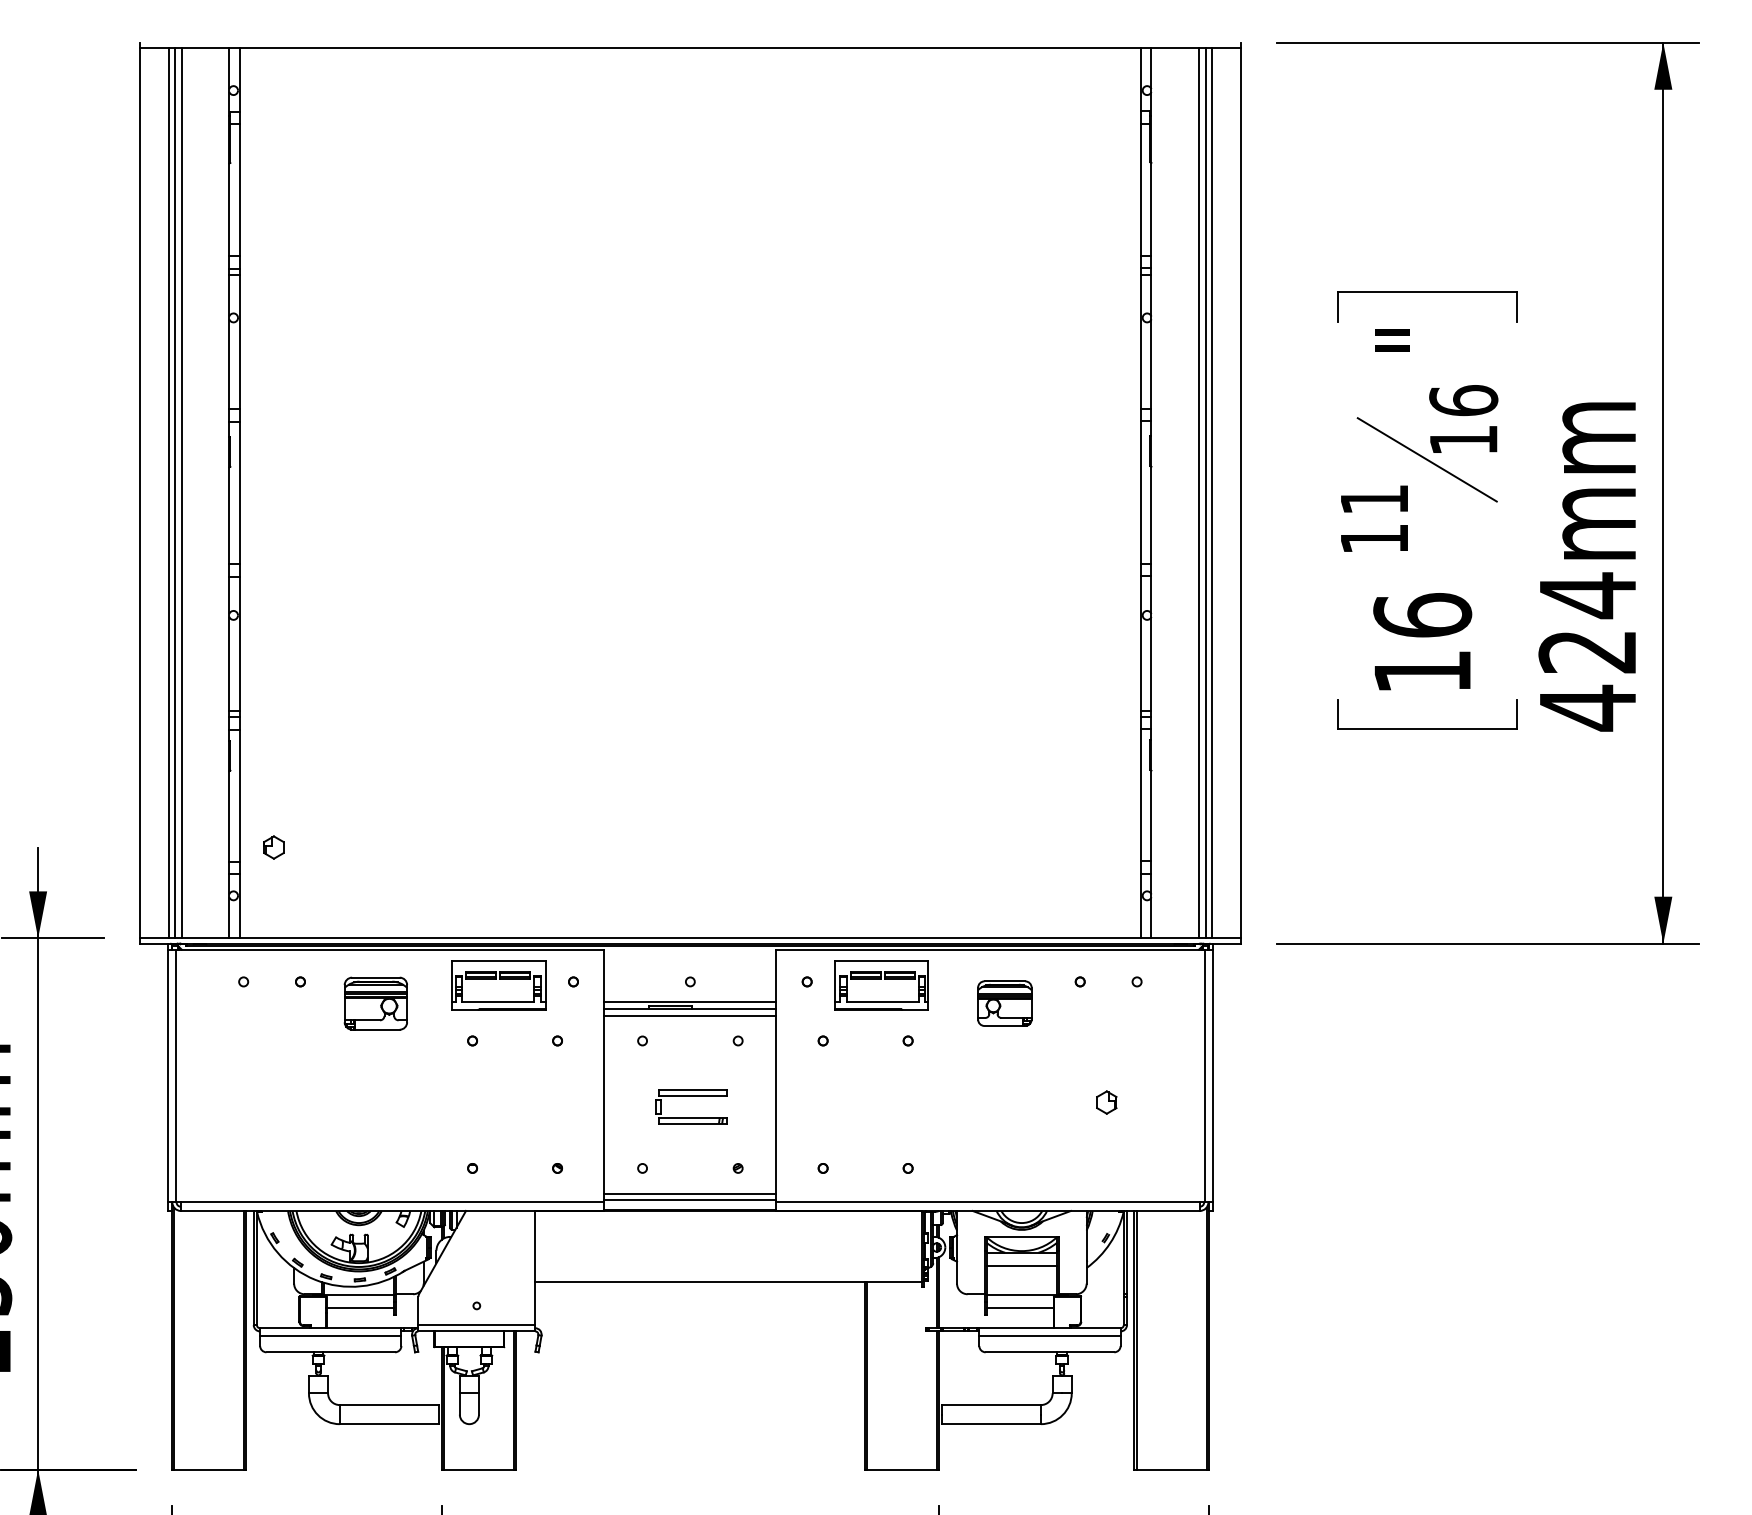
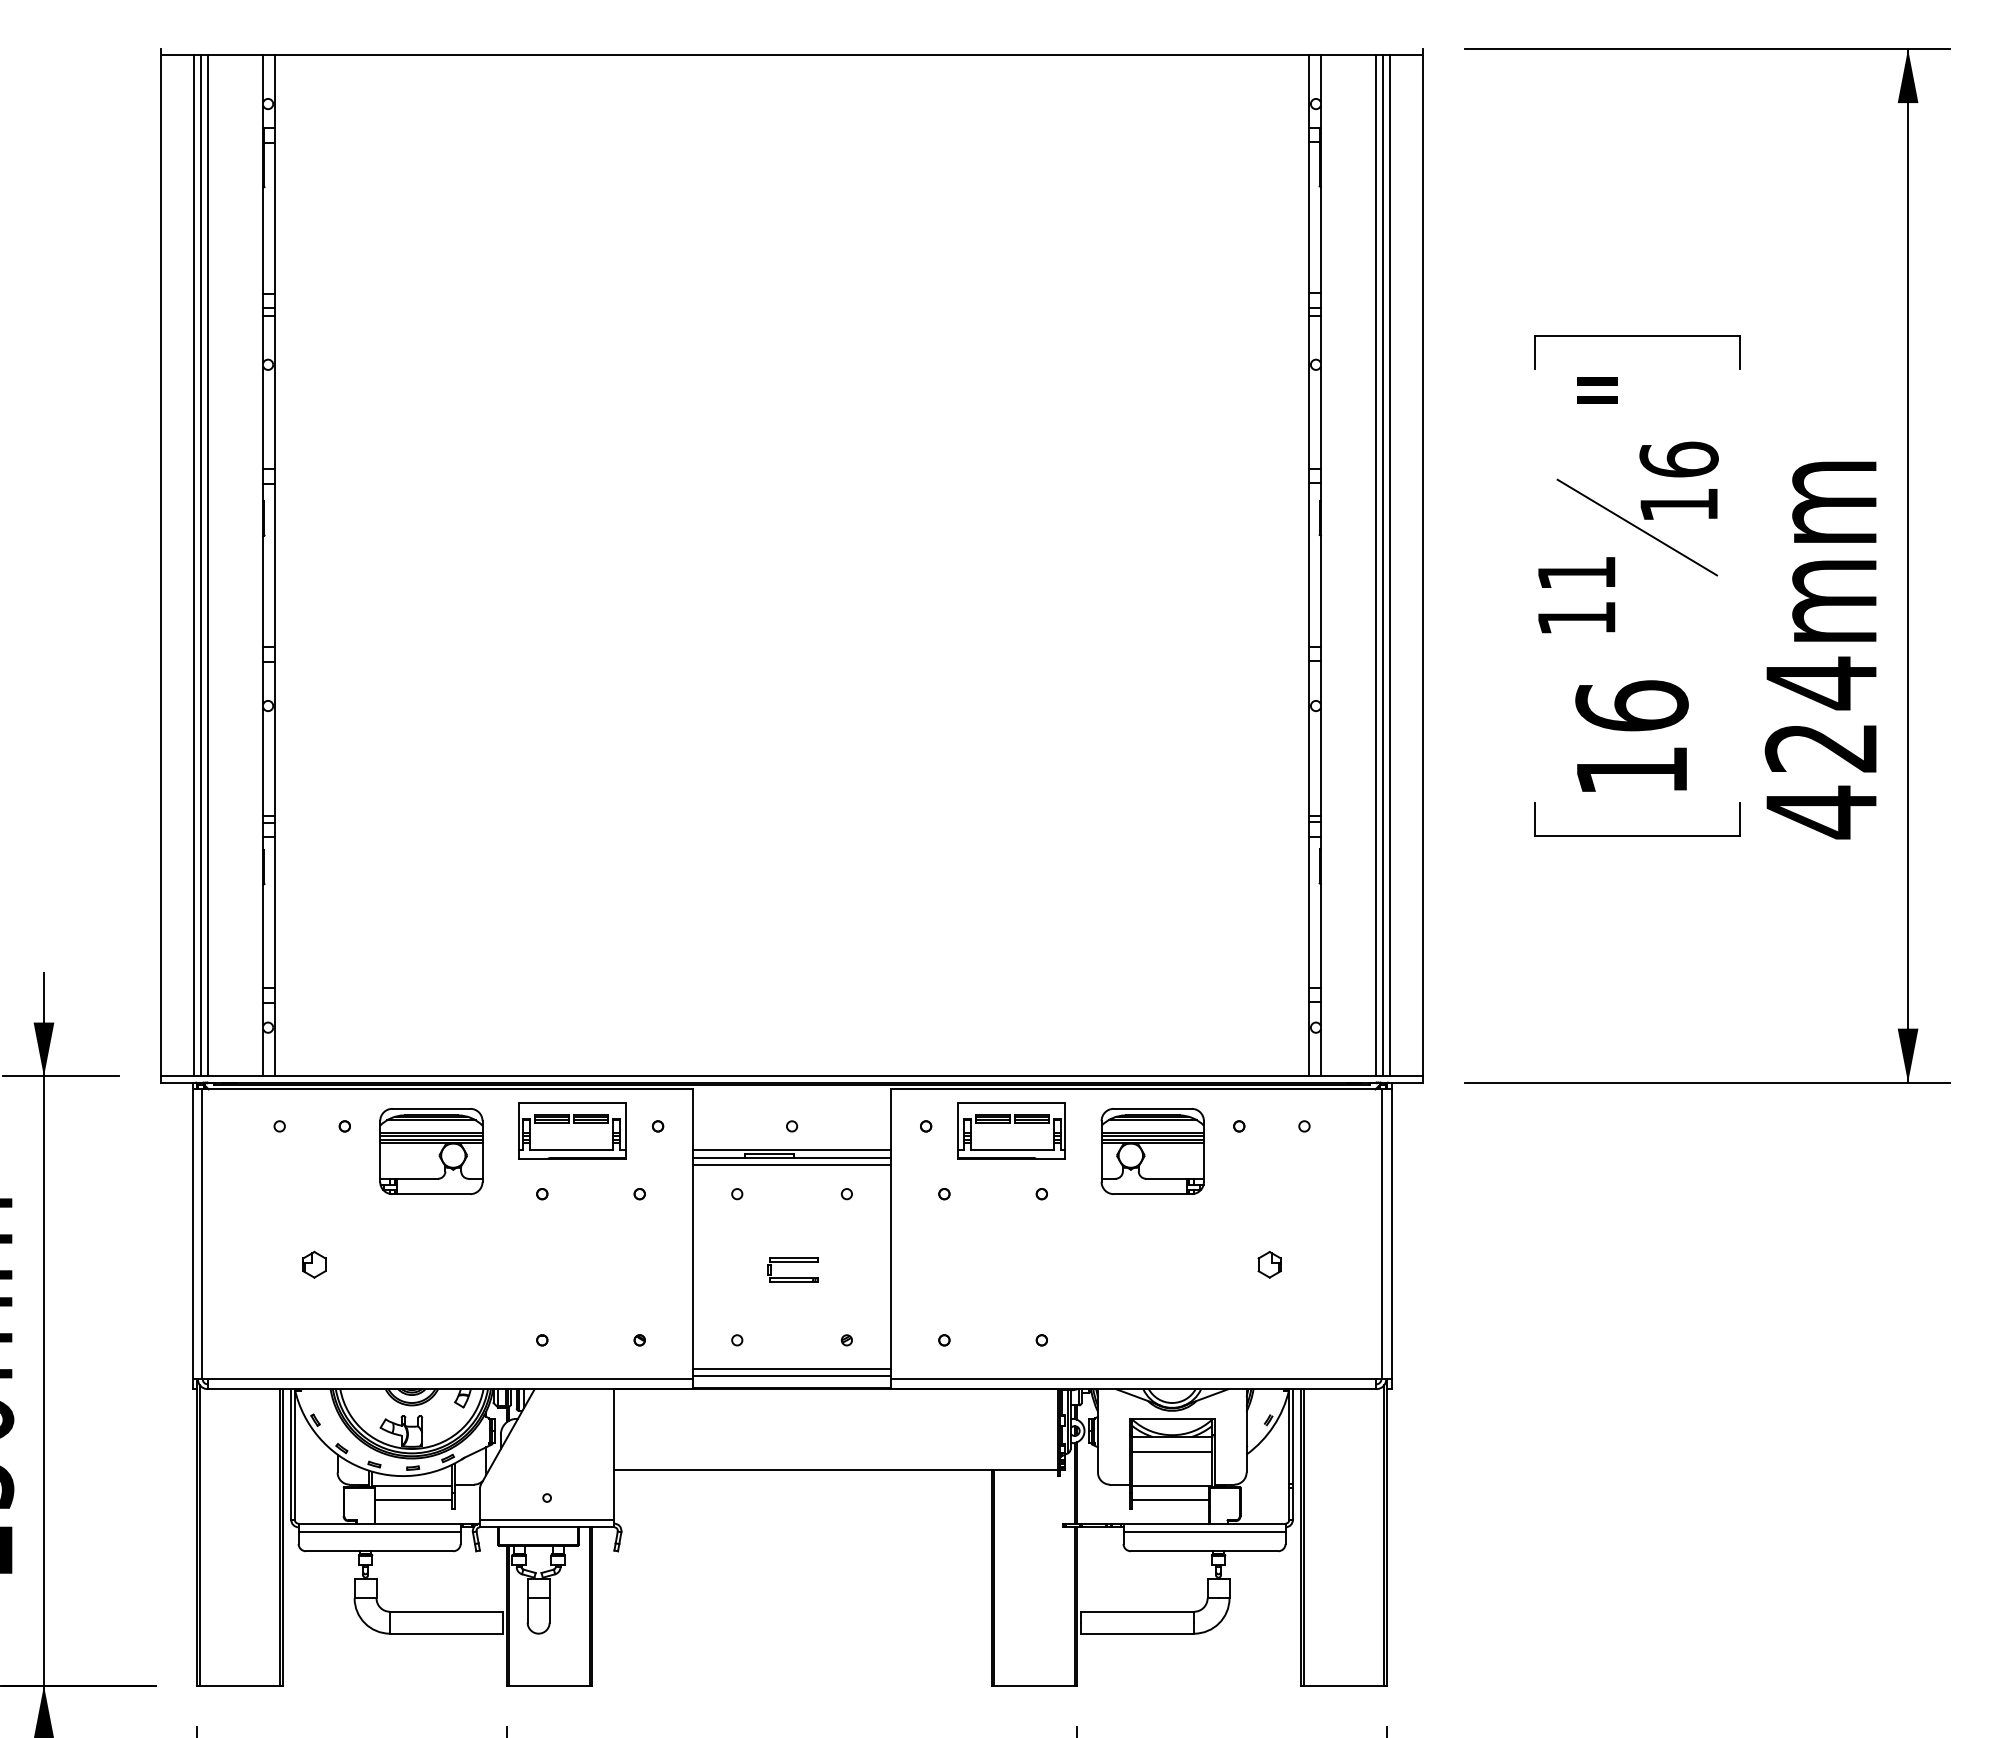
part: (273, 847) -> (313, 1264), moved
part: (375, 1003) -> (430, 1151), size x1.43
part: (1004, 1003) -> (1152, 1151), size x1.67
part: (690, 1107) -> (792, 1270), size x0.62

